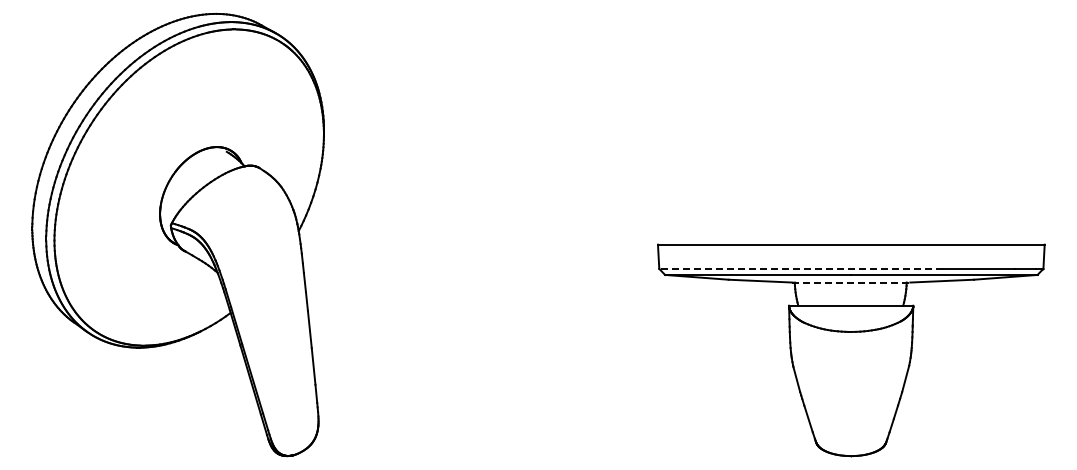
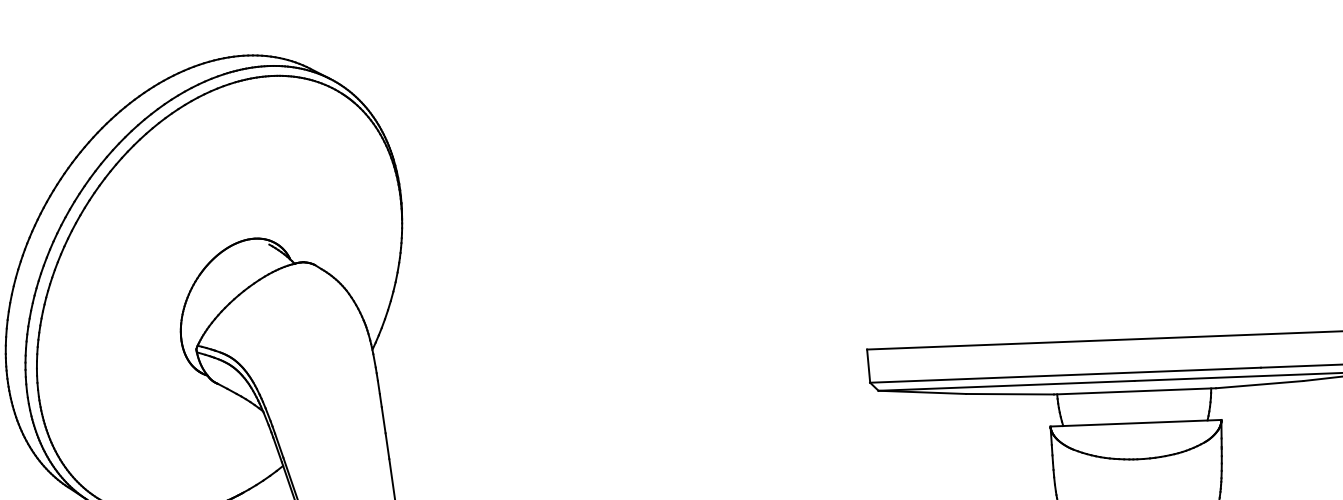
line: (800, 268) -> (1064, 374), dashed -> solid
line: (851, 282) -> (1135, 391), dashed -> solid

